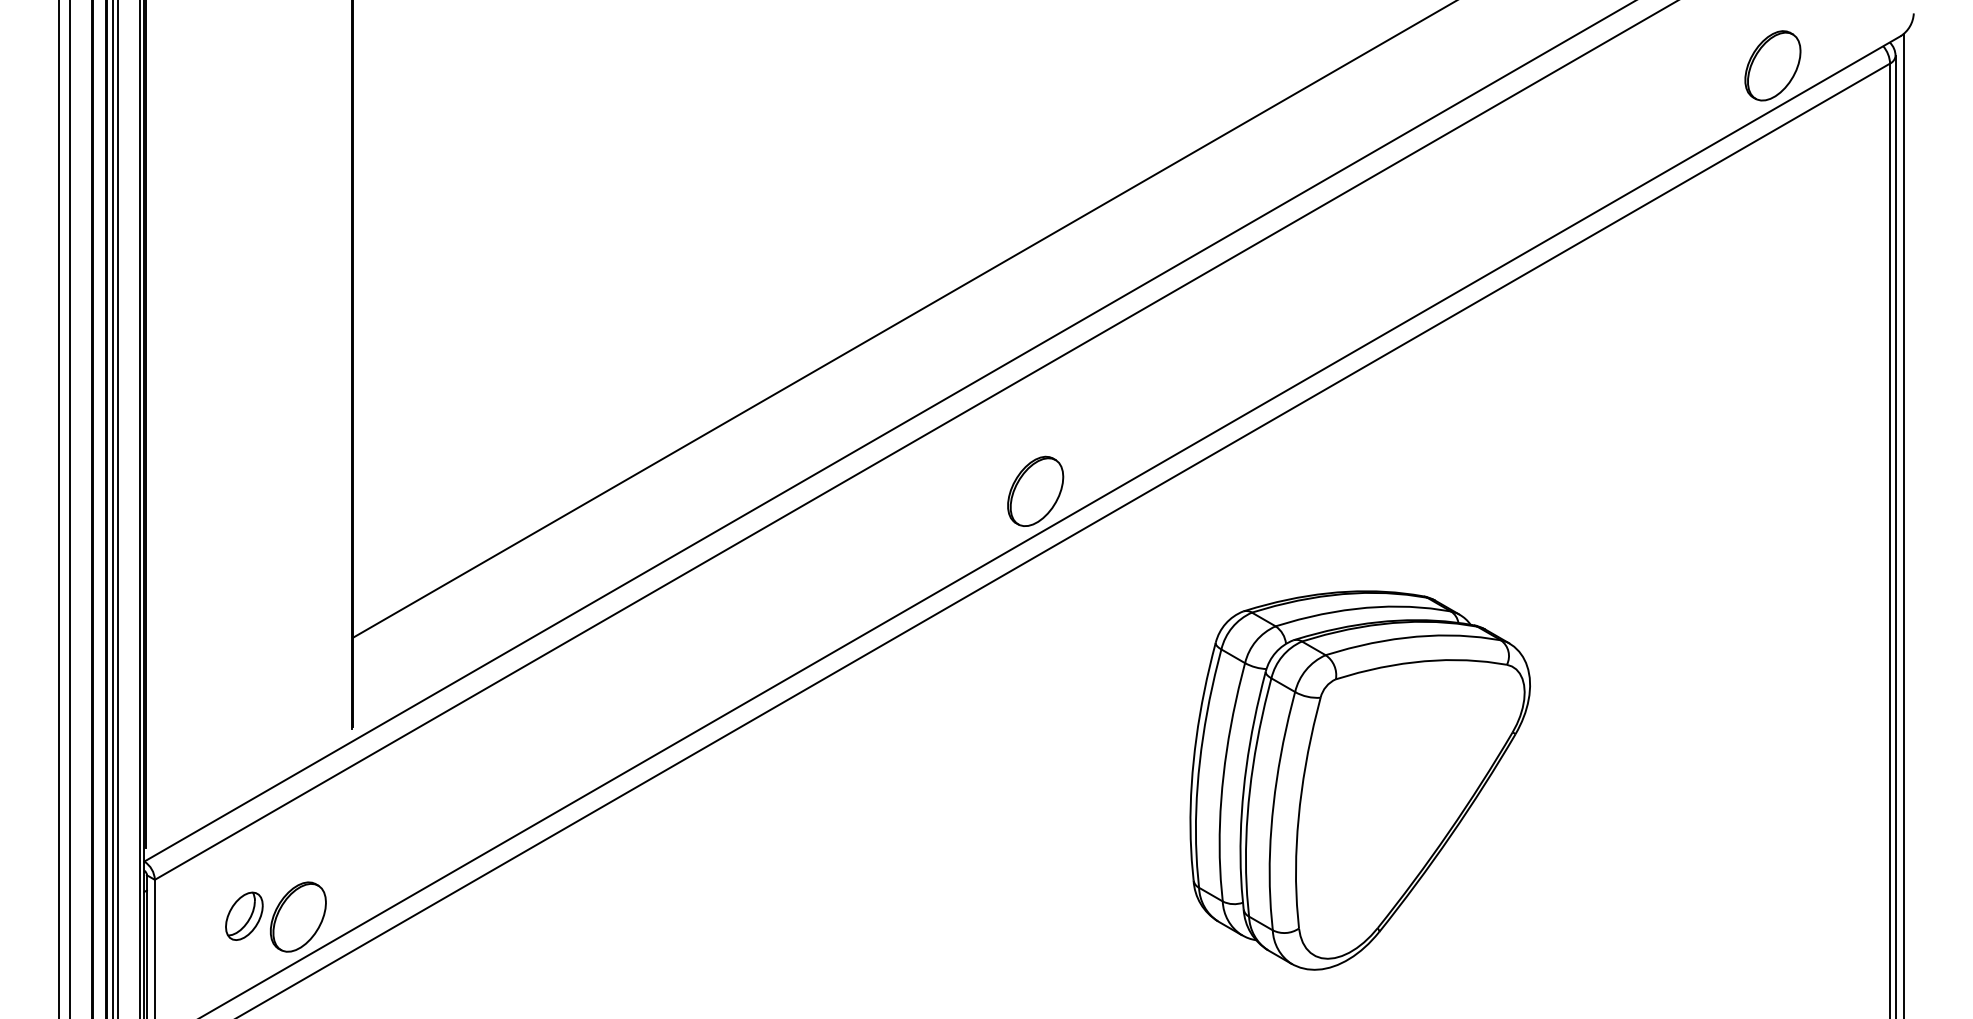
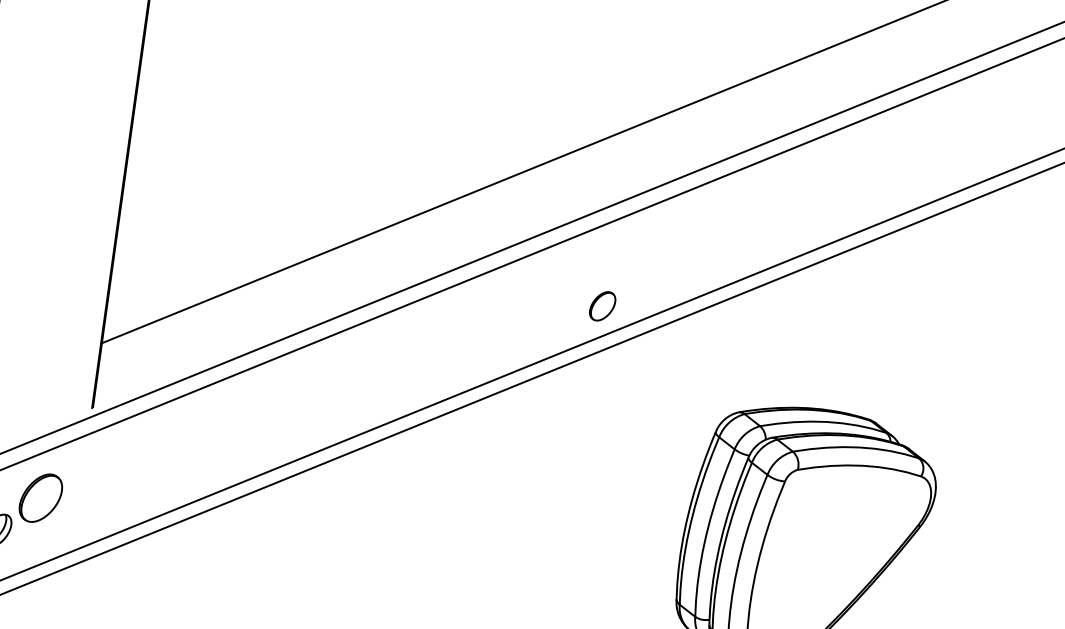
part: (1035, 490) -> (602, 305), size x0.6
part: (298, 916) -> (41, 497), moved

